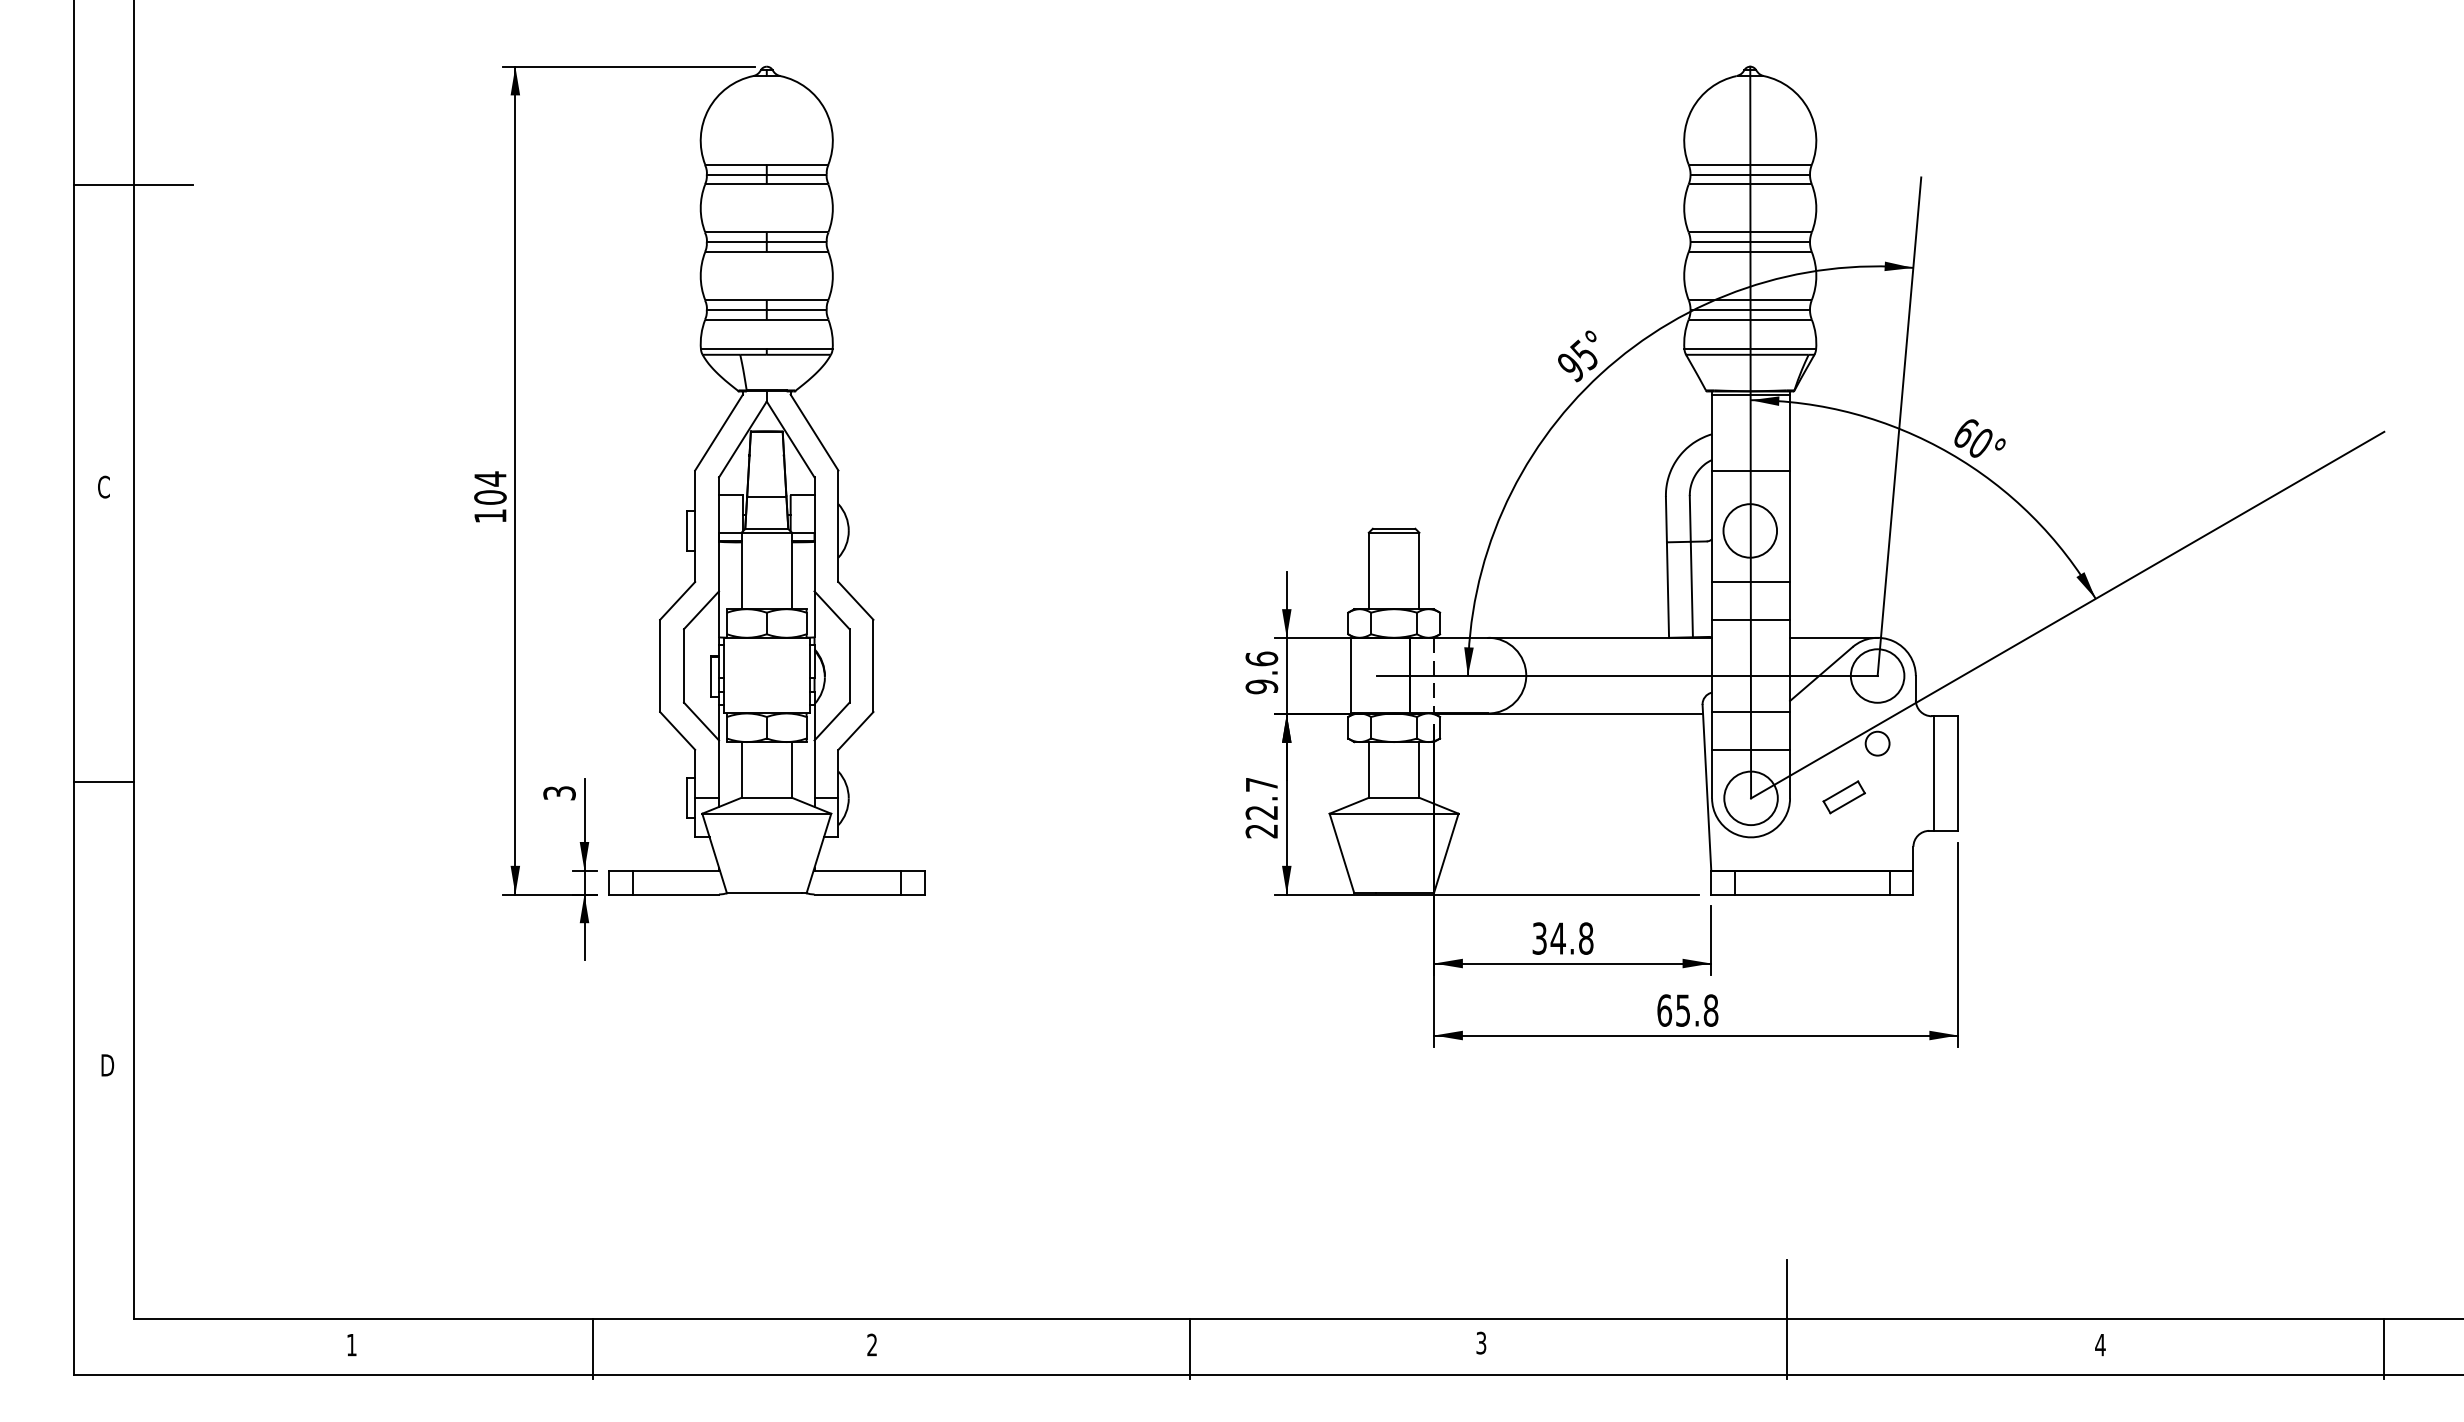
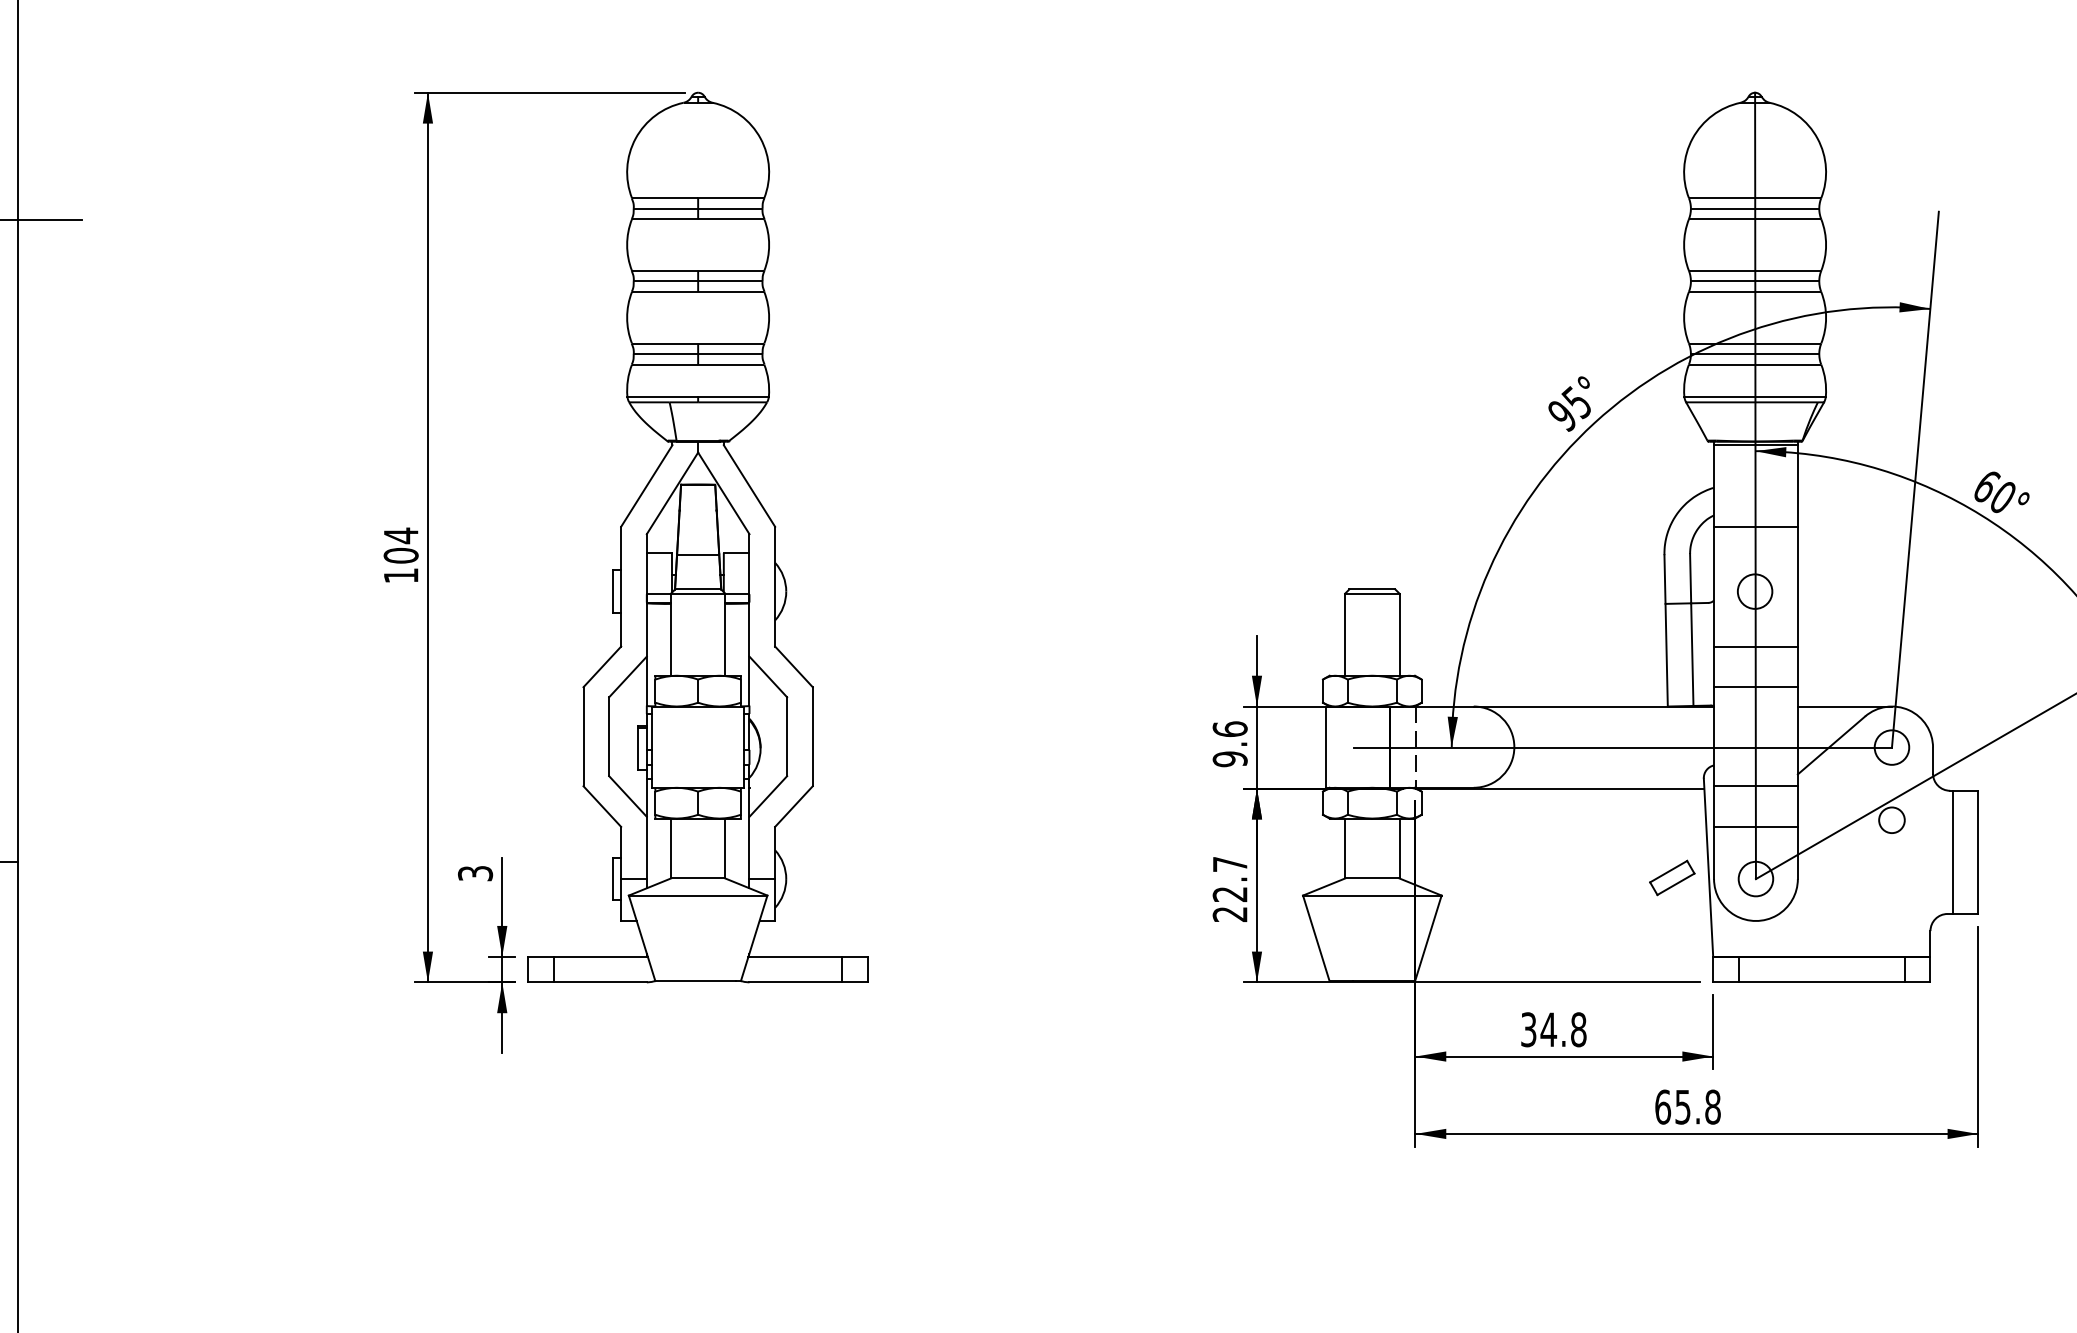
circle: (1750, 530) -> (1755, 591), size x0.6
circle: (1877, 675) -> (1891, 747), size x0.6
part: (1843, 797) -> (1671, 878), moved
circle: (1750, 798) -> (1755, 879), size x0.6

